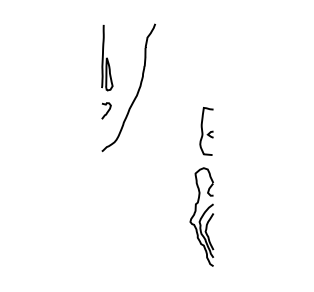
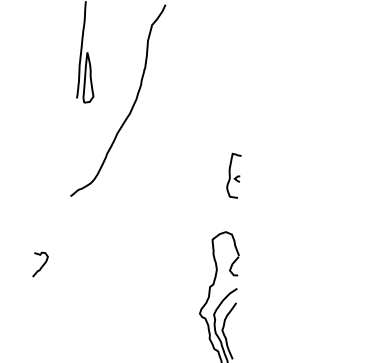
curve: (107, 110) -> (42, 264), moved
part: (206, 131) -> (233, 175), size x0.6

